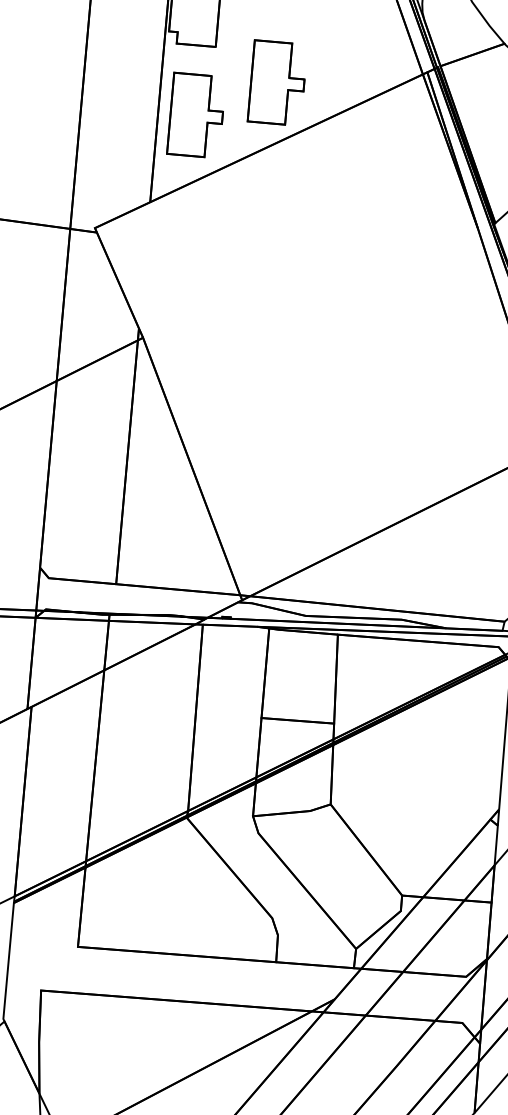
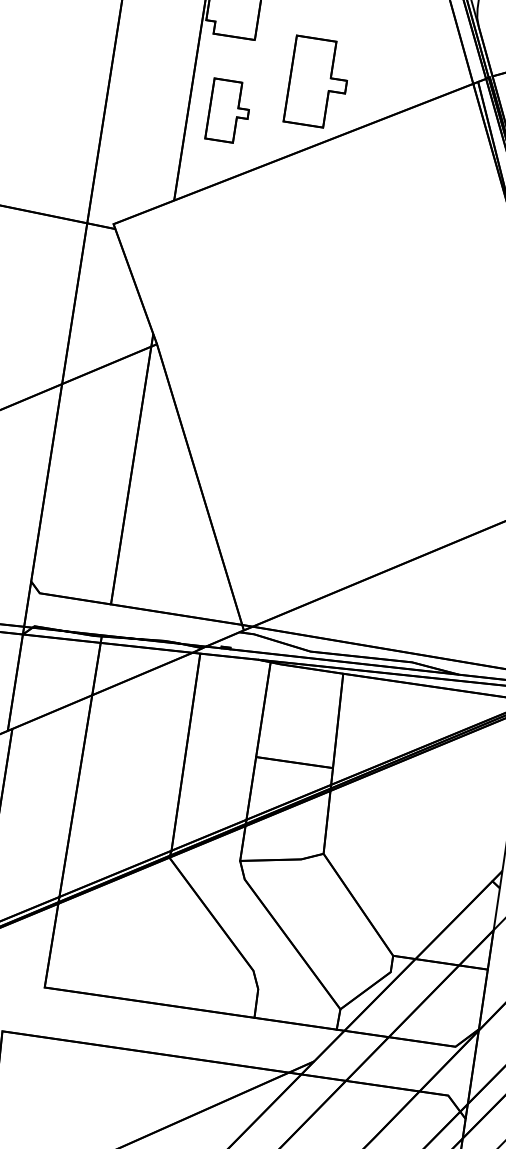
part: (194, 114) -> (227, 110), size x0.7

